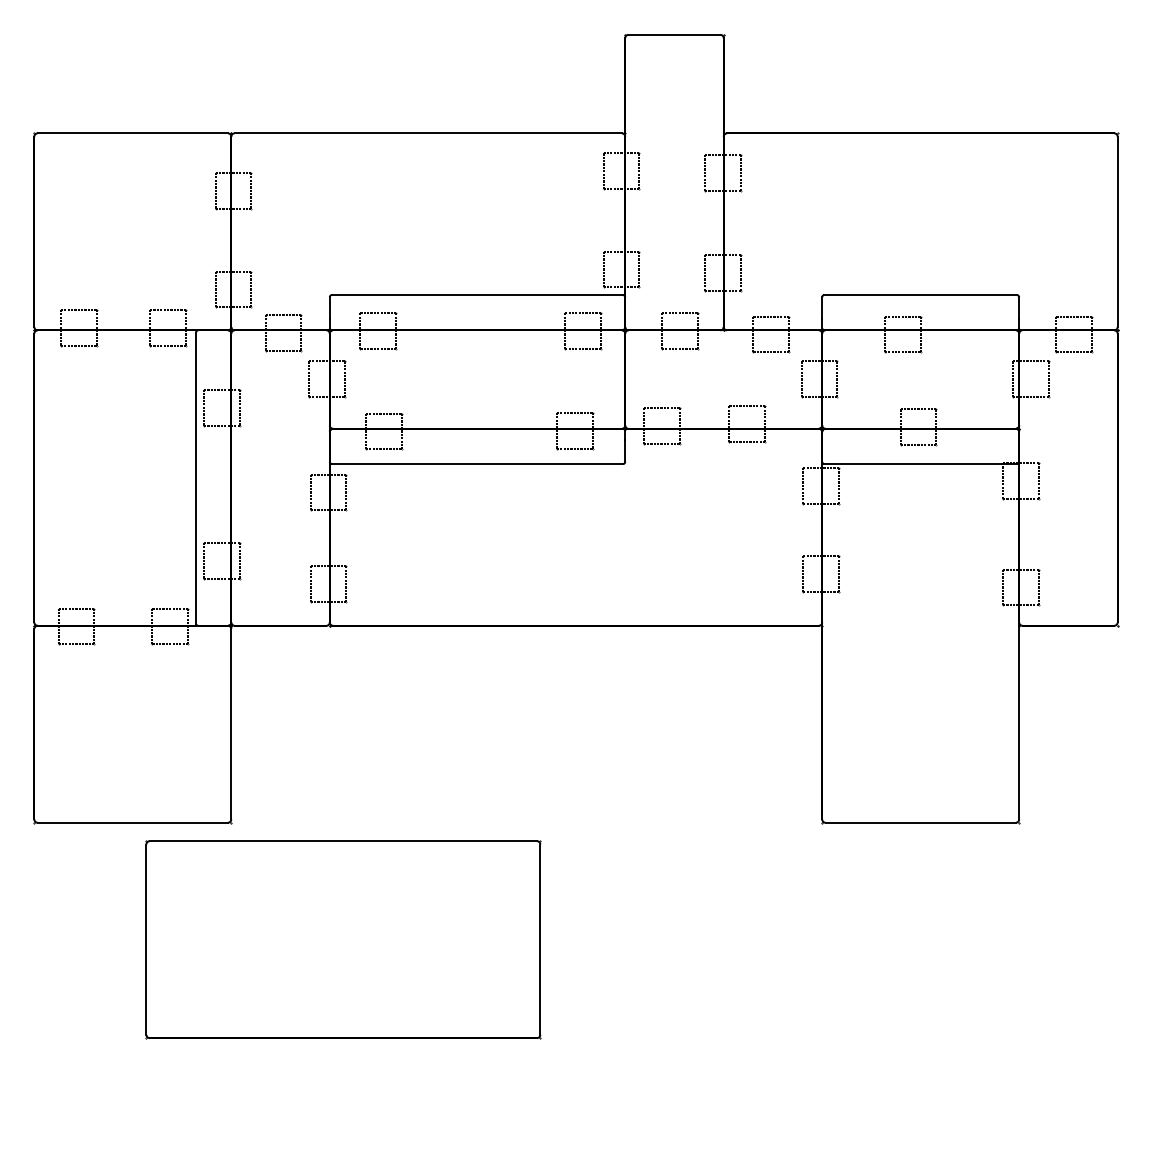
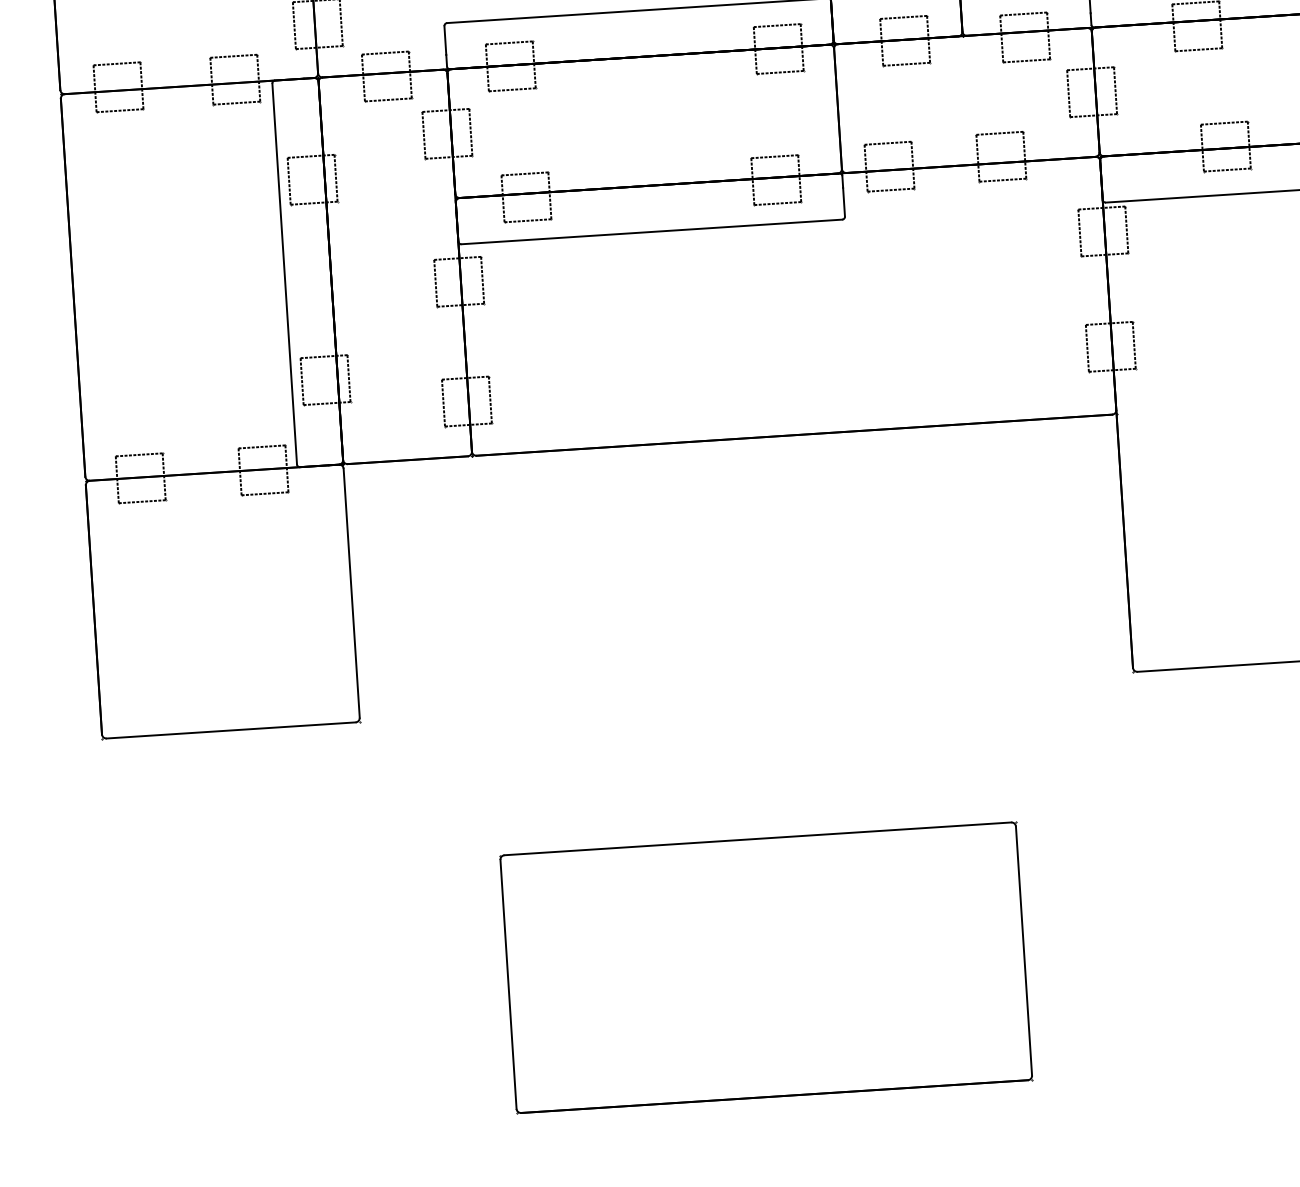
part: (343, 939) -> (766, 967), moved

